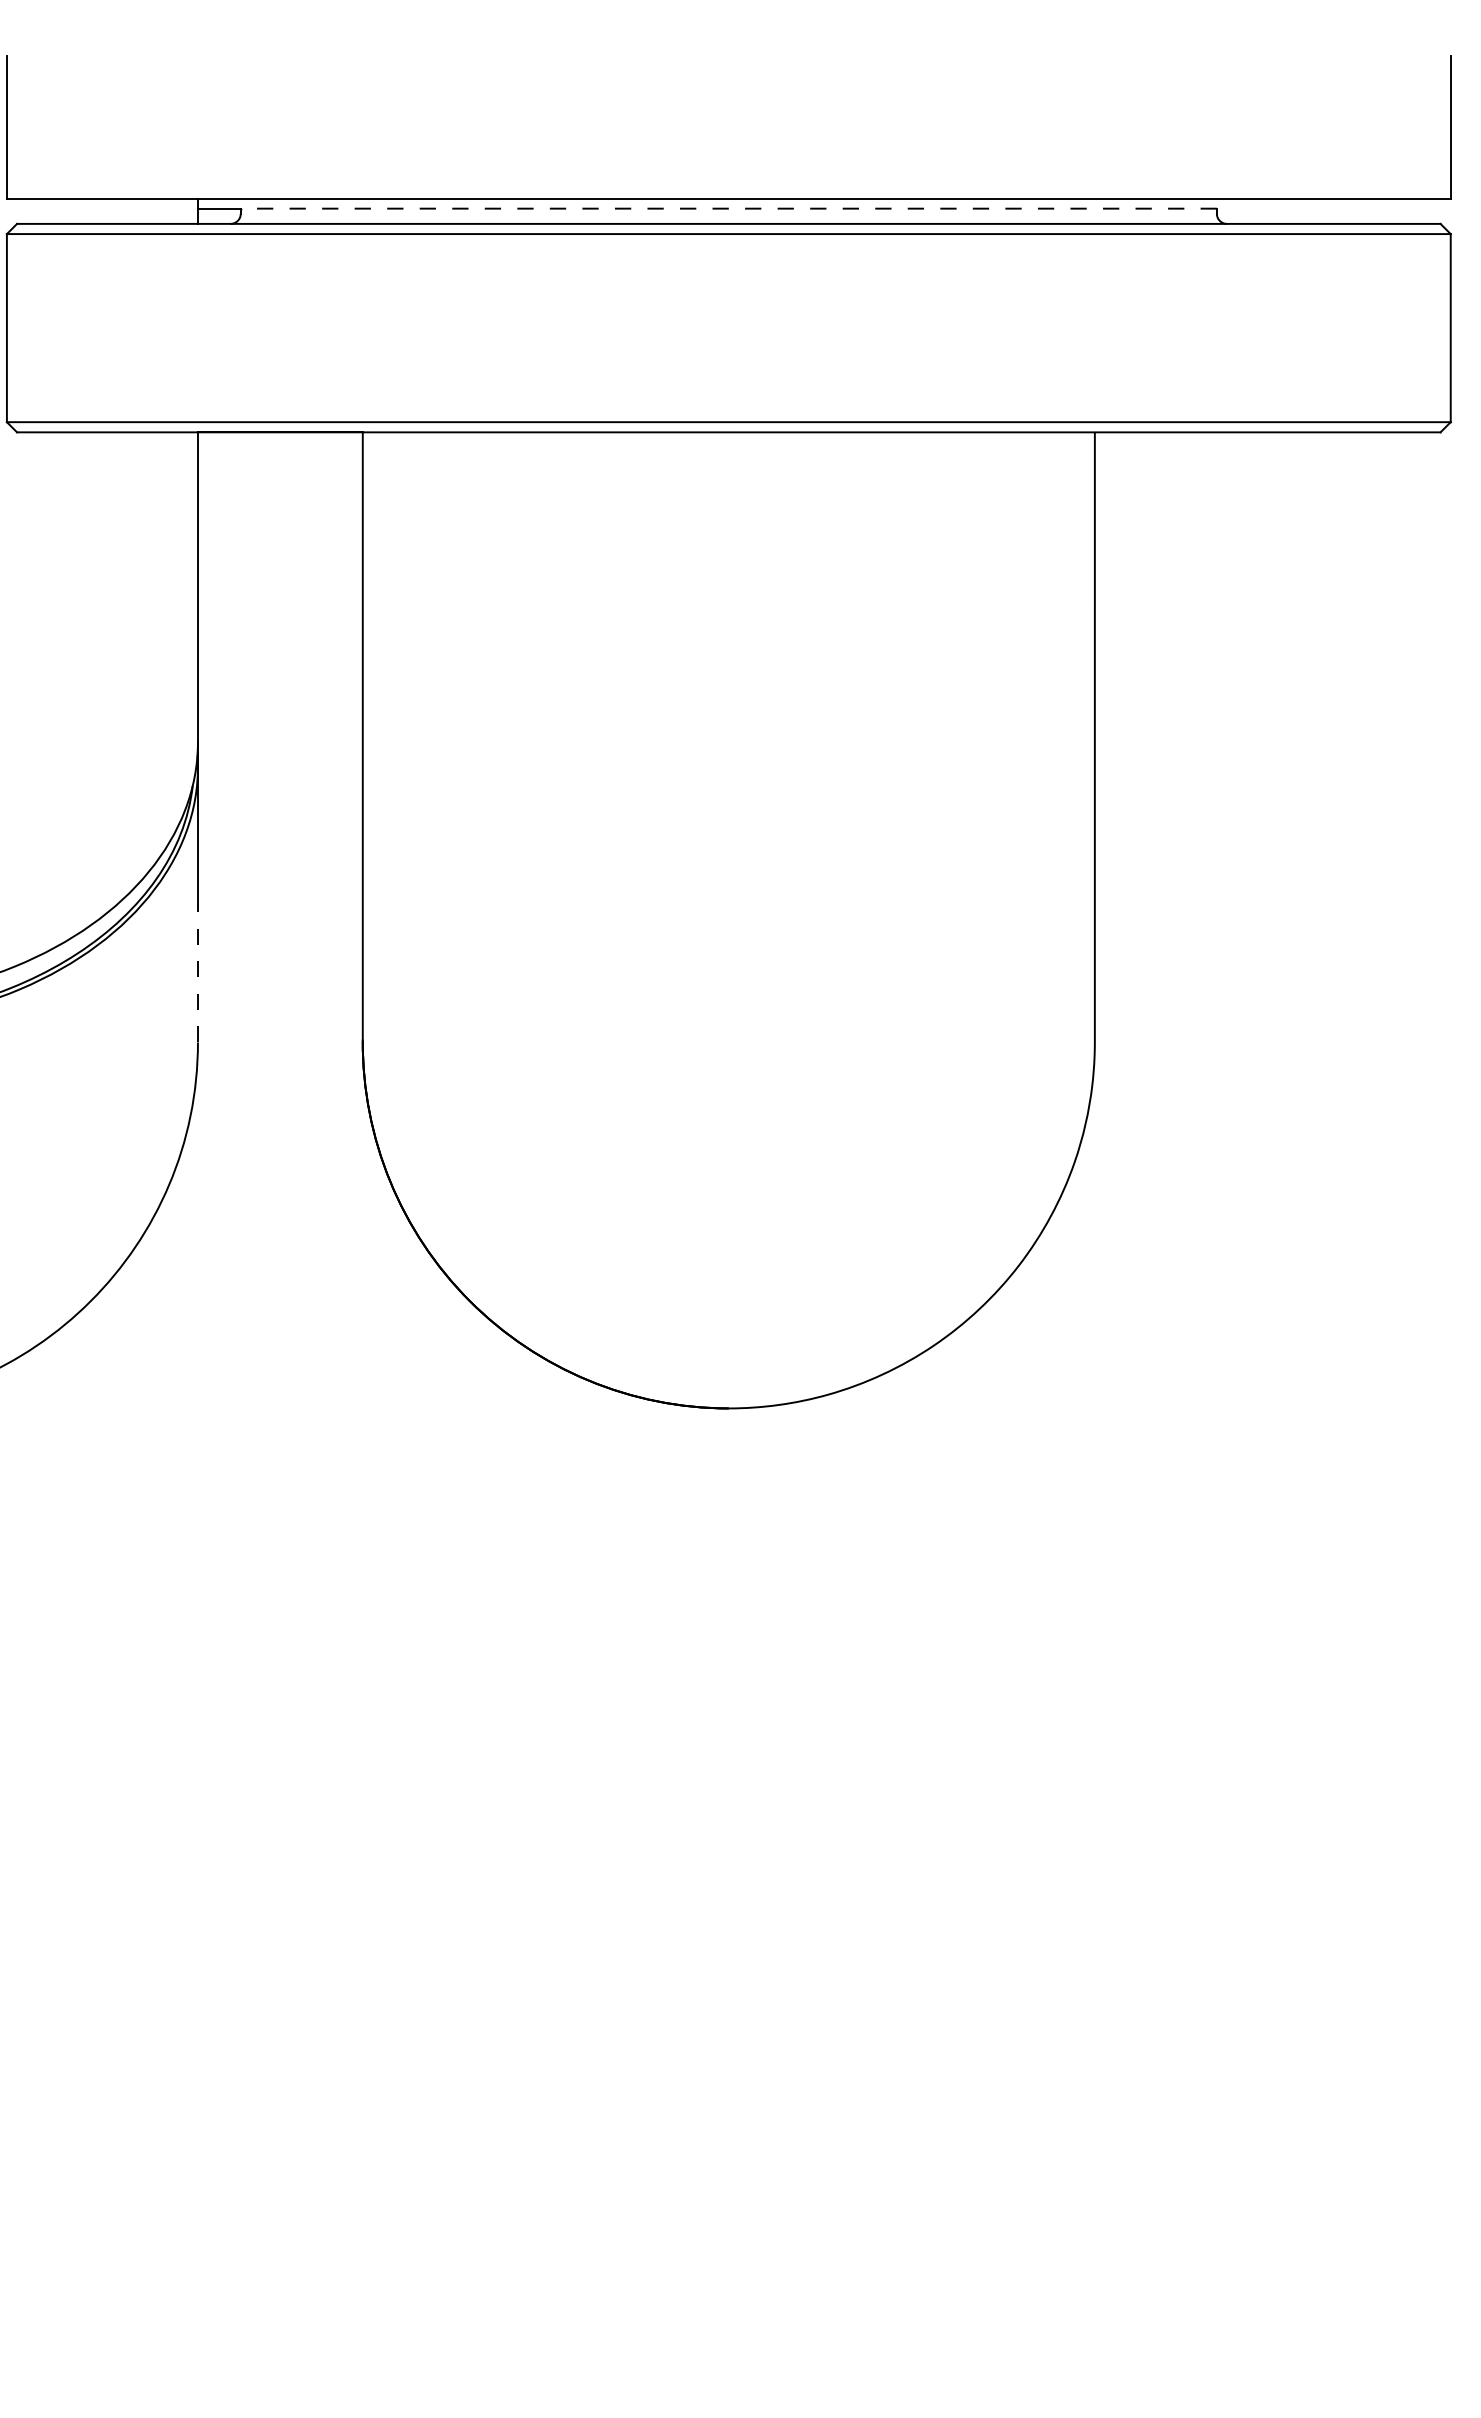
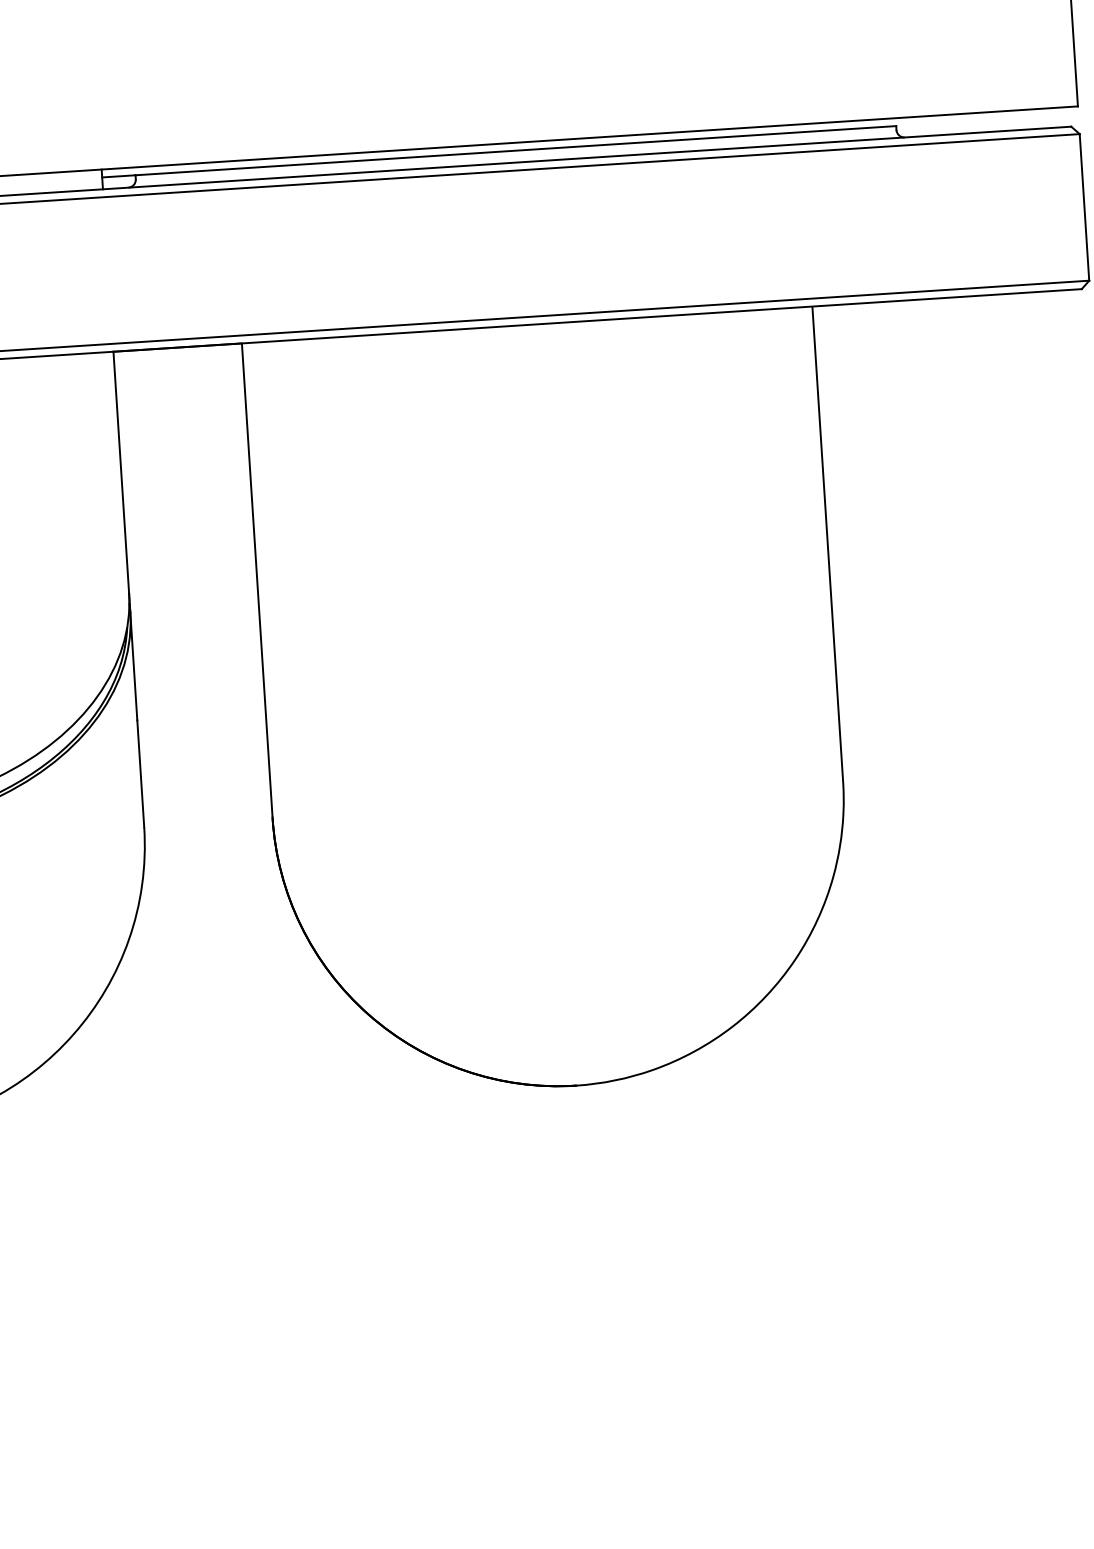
line: (728, 208) -> (515, 150), dashed -> solid
line: (197, 973) -> (140, 773), dashed -> solid

